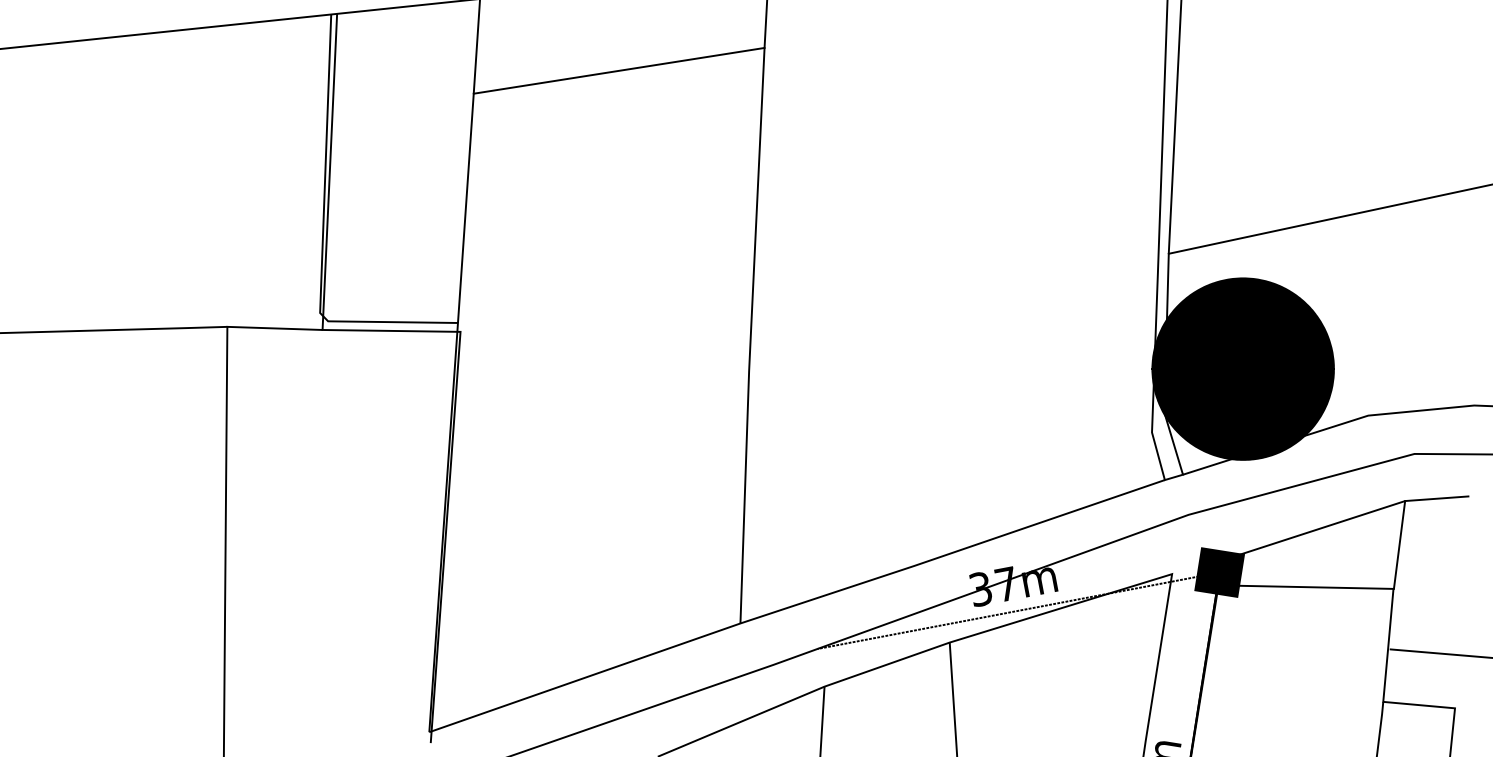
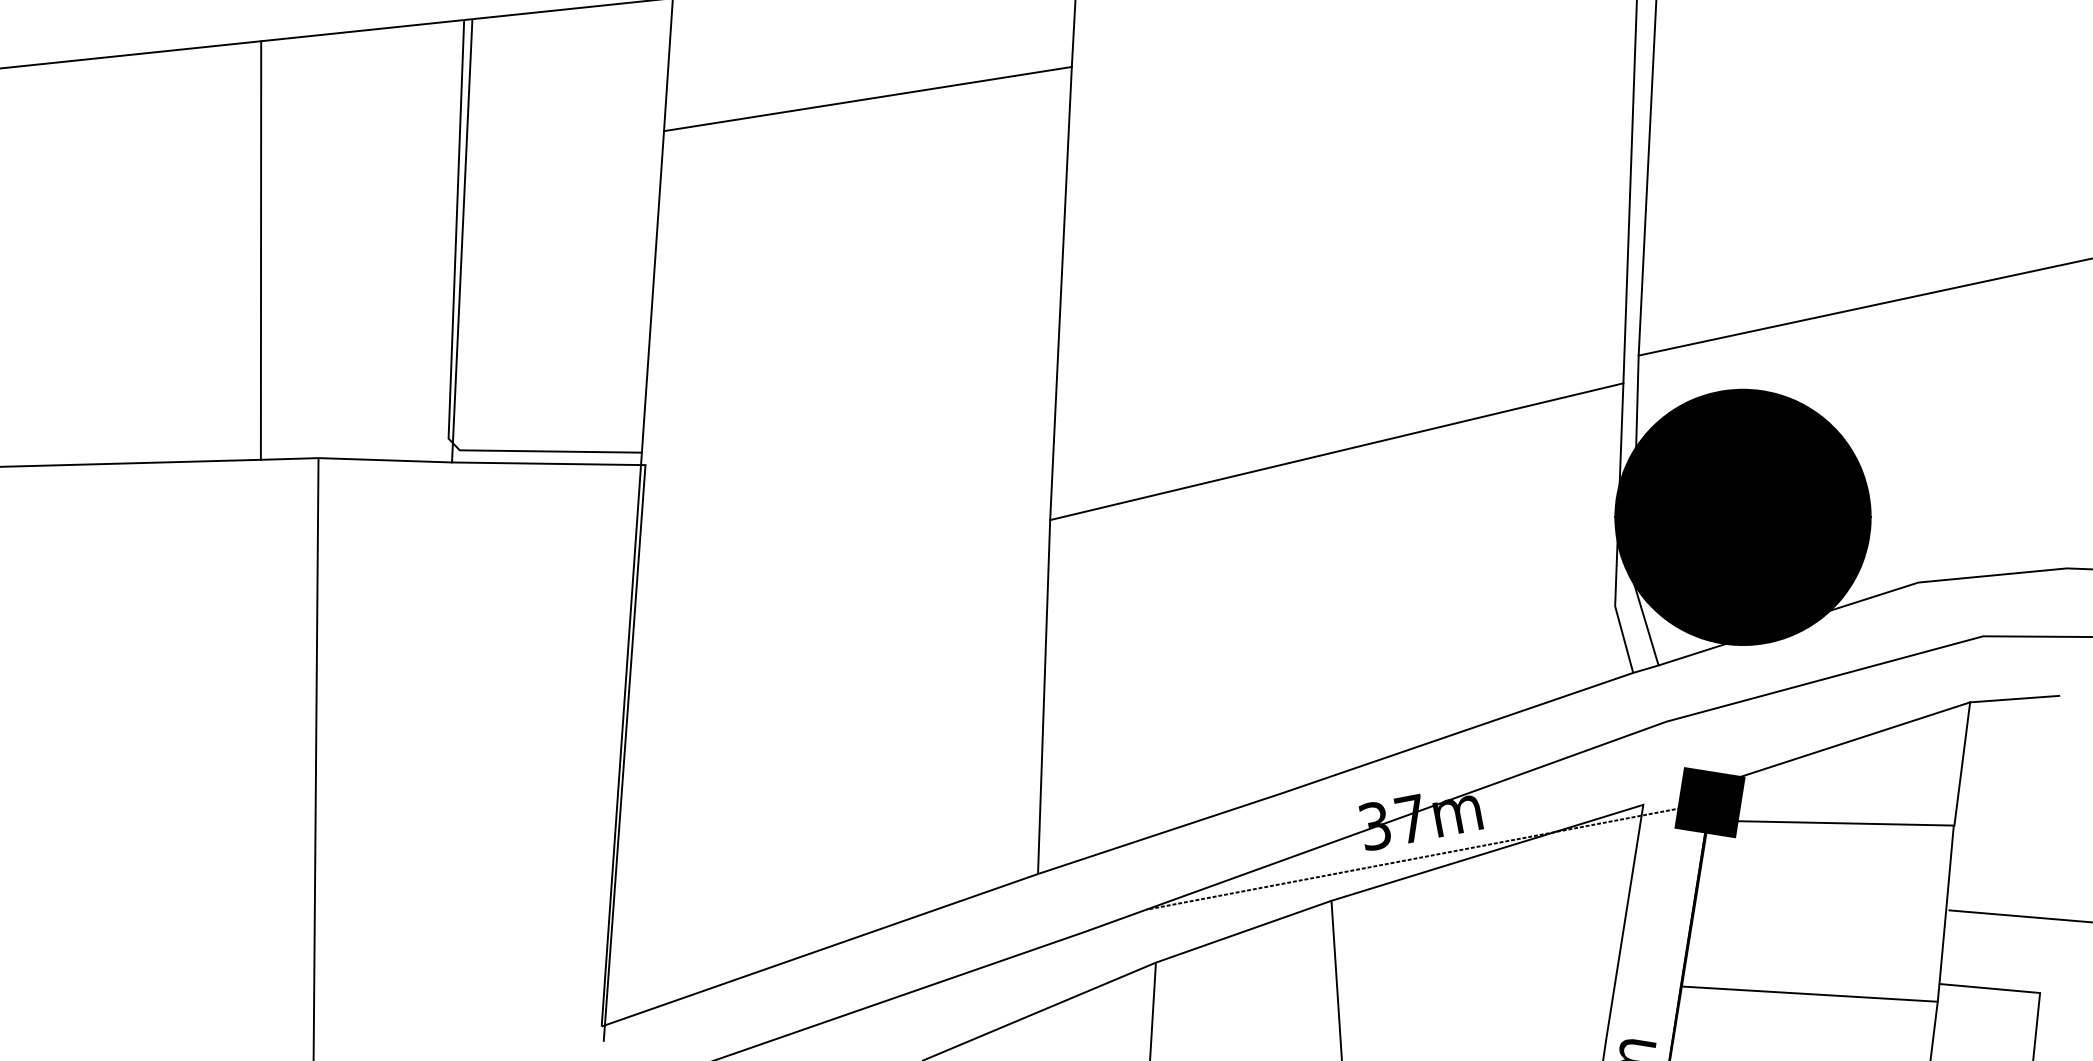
line: (186, 178) -> (260, 250), added
line: (953, 322) -> (1336, 451), added
line: (1289, 708) -> (1808, 993), added

